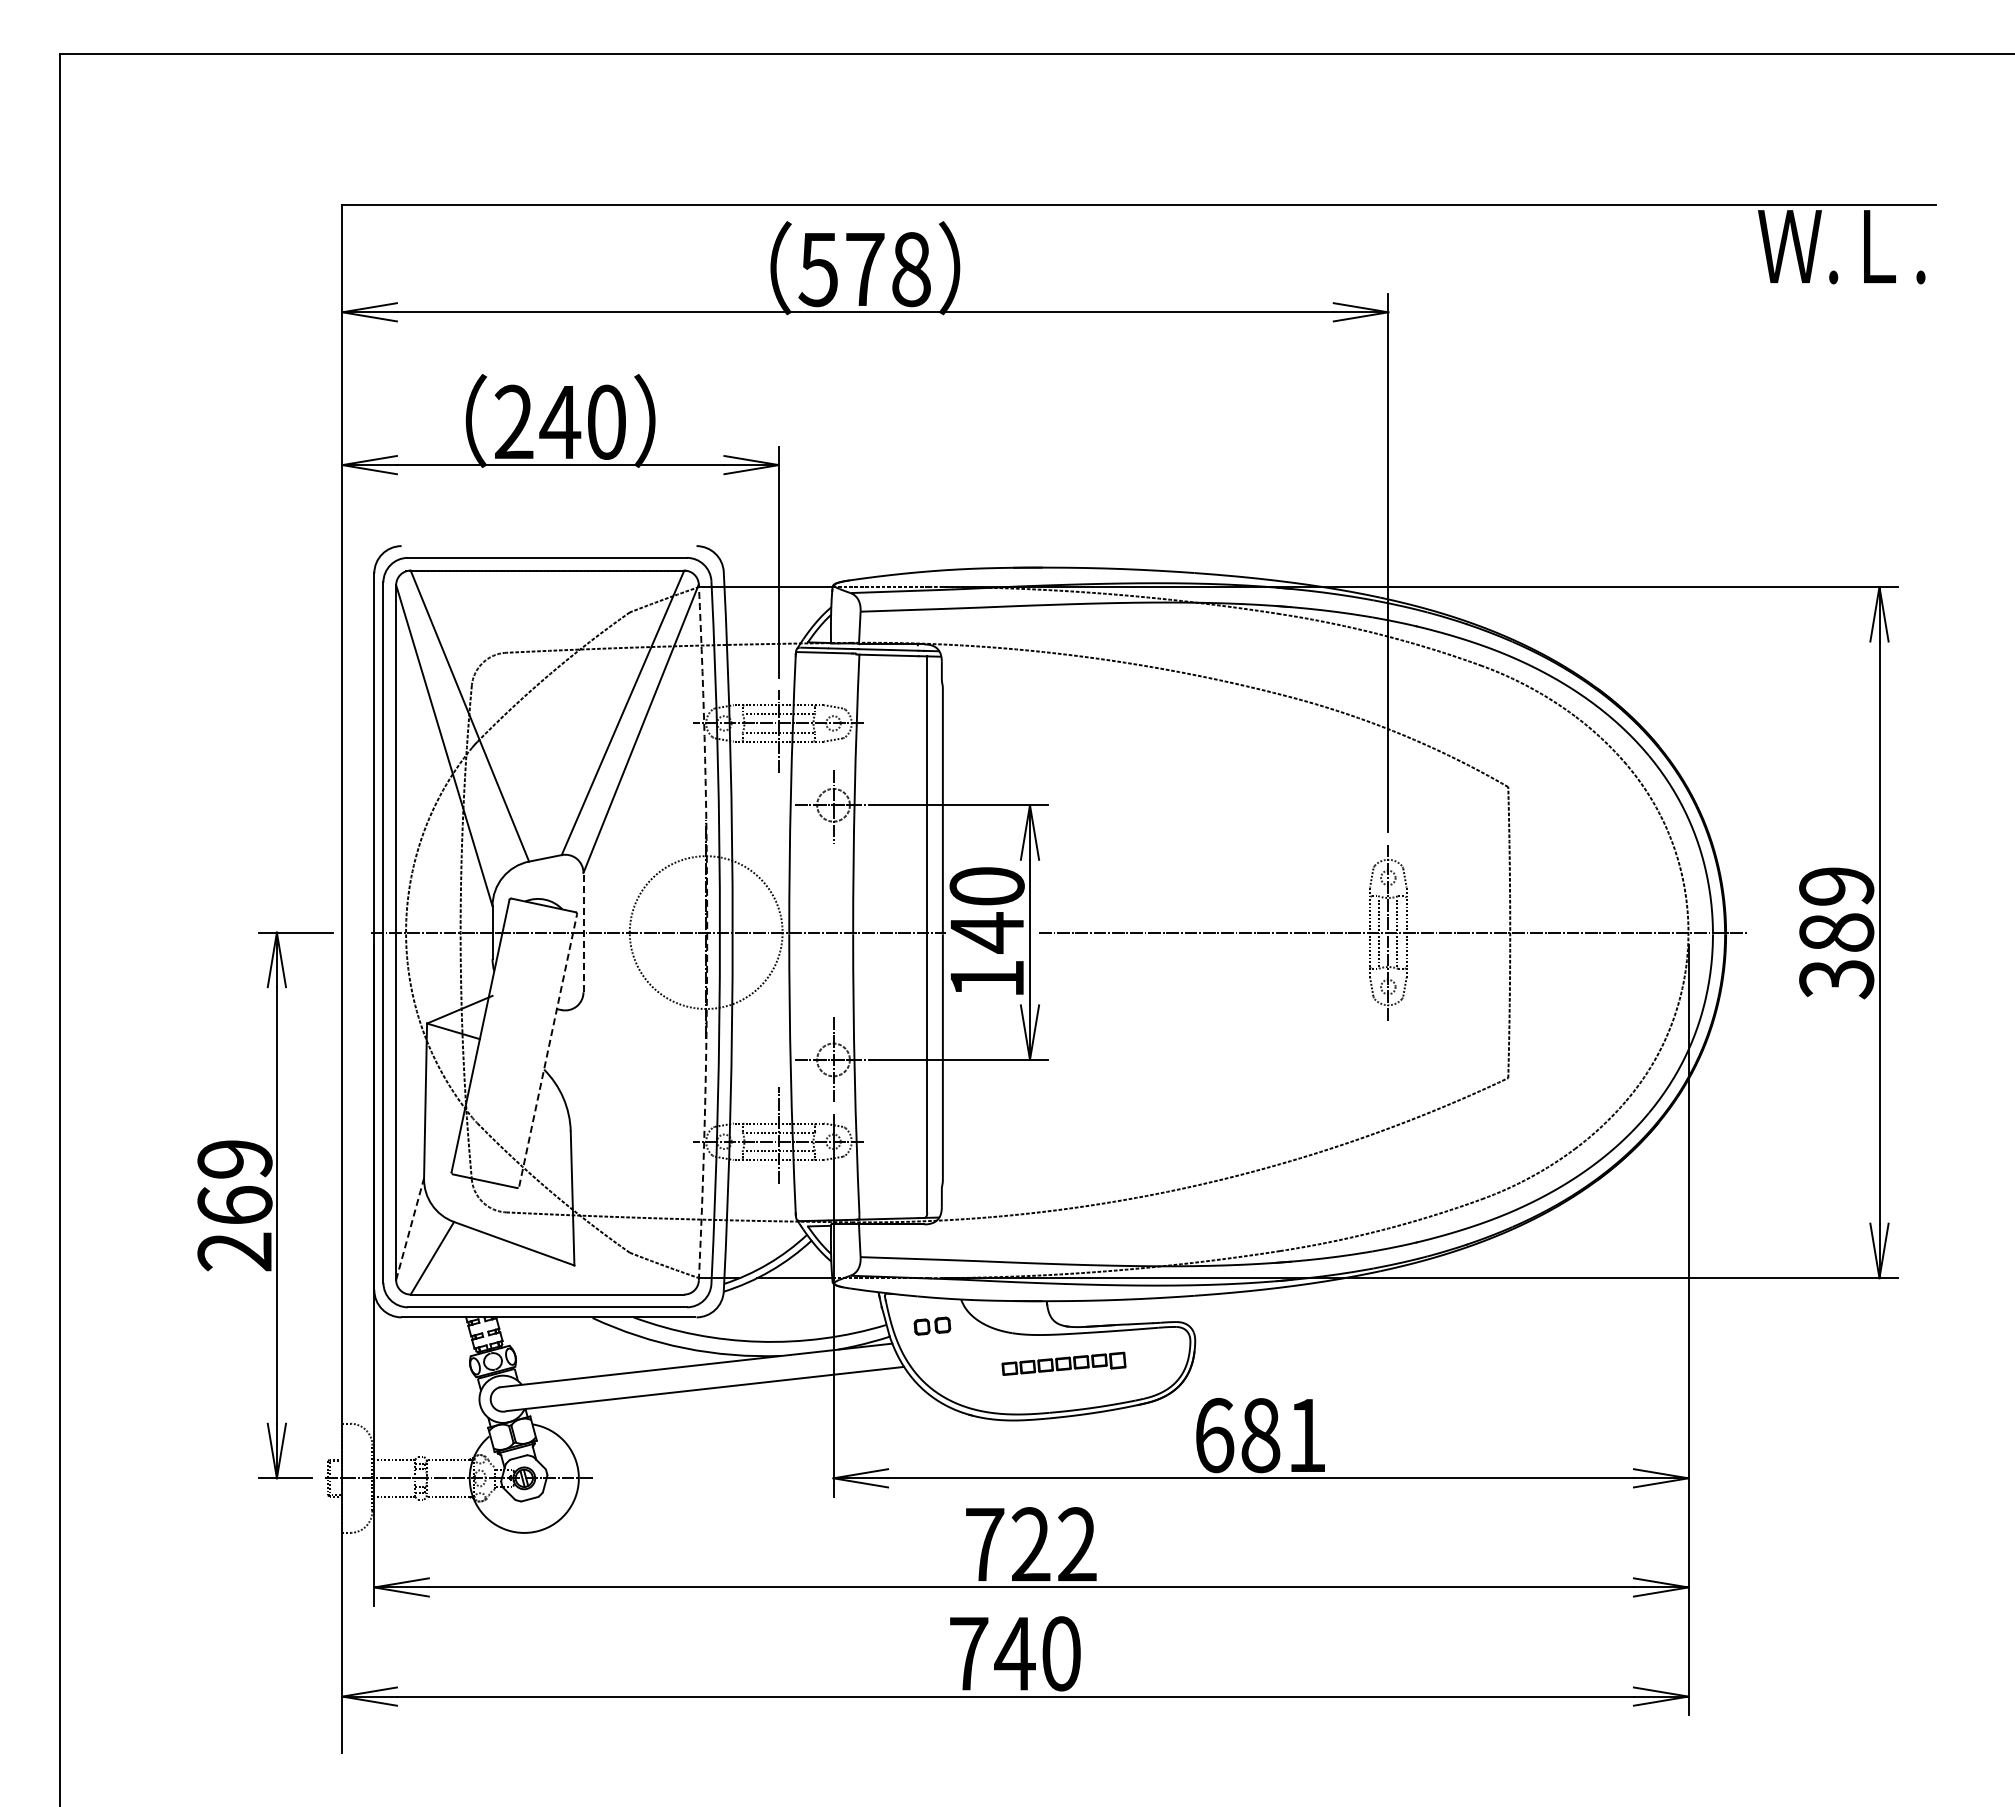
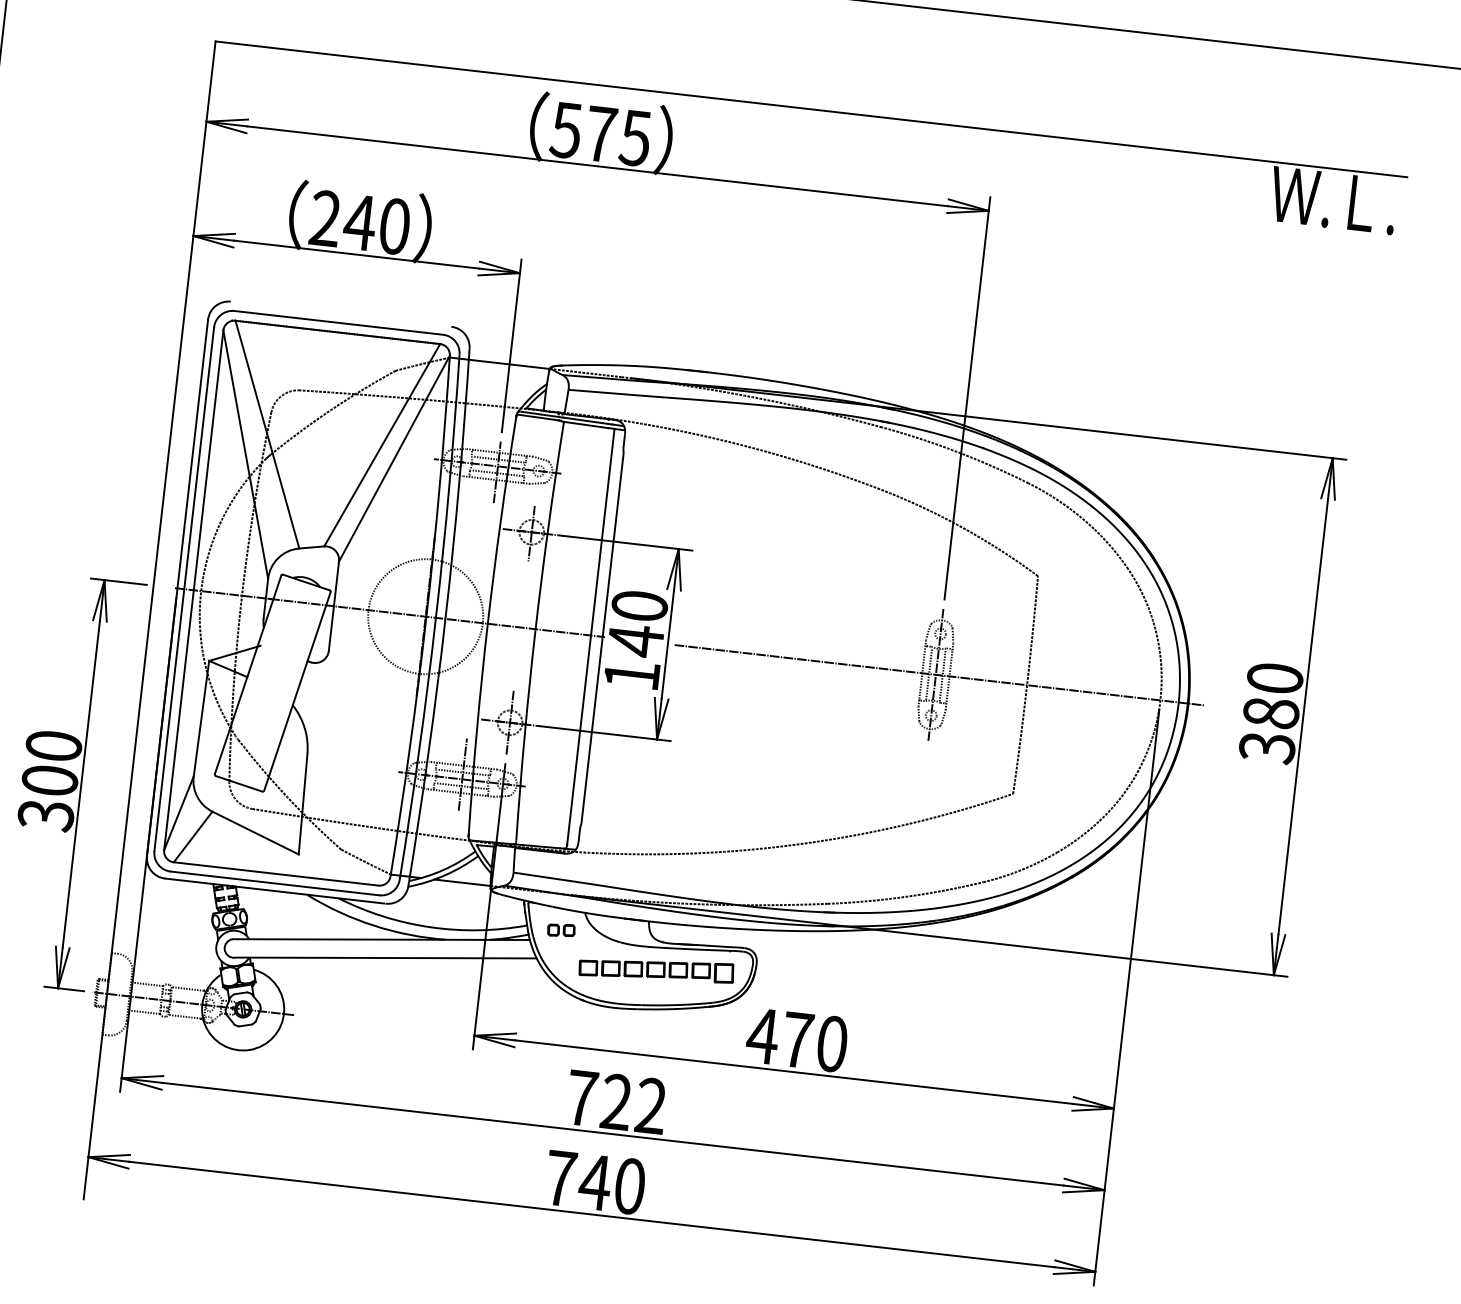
text: (910, 269) -> (635, 138), 578 -> 575
text: (1836, 886) -> (1275, 678), 389 -> 380
line: (583, 932) -> (333, 606), dashed -> solid
arc: (707, 932) -> (426, 616), dashed -> solid
line: (548, 1050) -> (297, 691), dashed -> solid
text: (234, 1206) -> (49, 781), 269 -> 300
line: (410, 1229) -> (179, 813), dashed -> solid
part: (1063, 1363) -> (656, 969), size x1.67
text: (1259, 1435) -> (796, 1040), 681 -> 470

